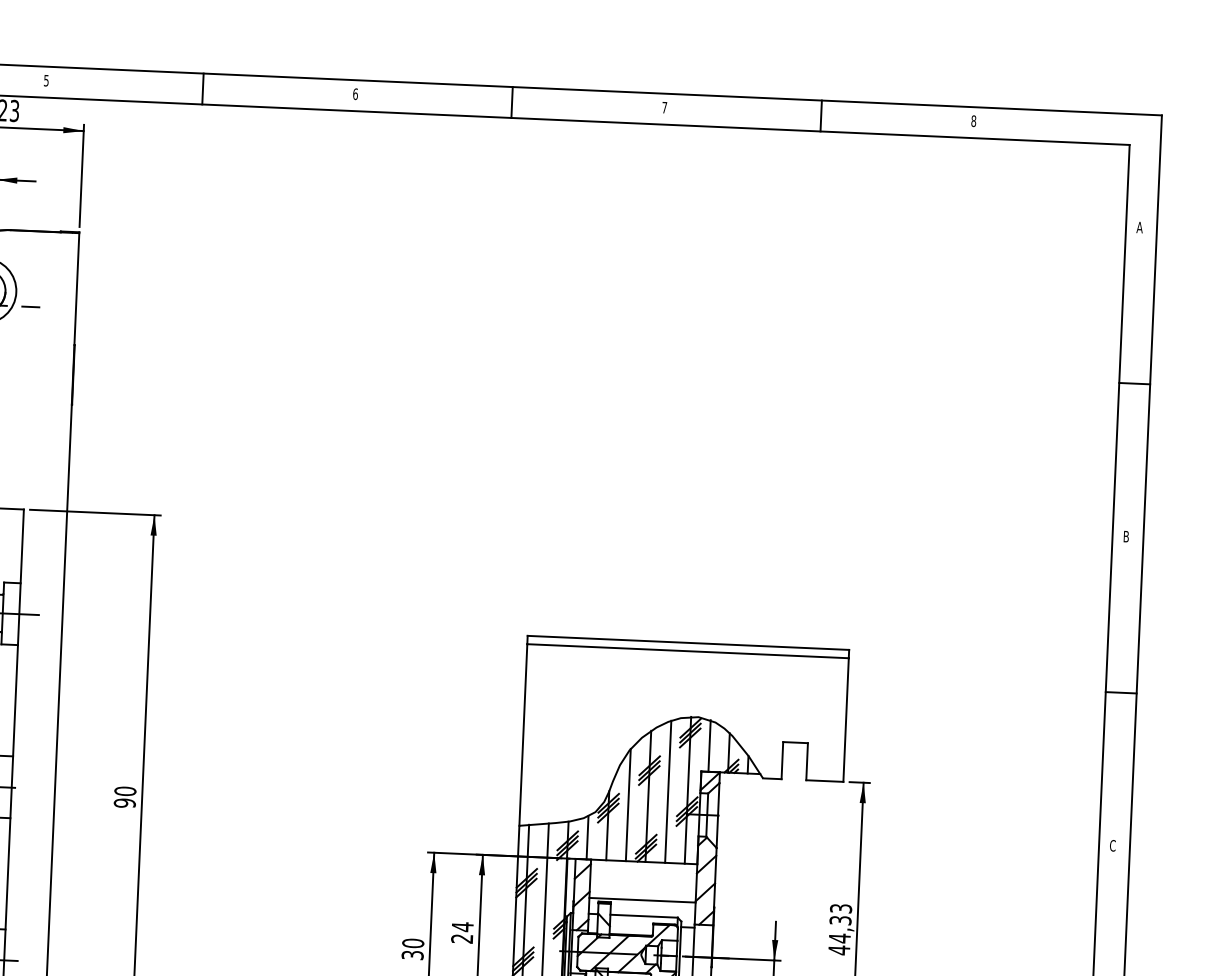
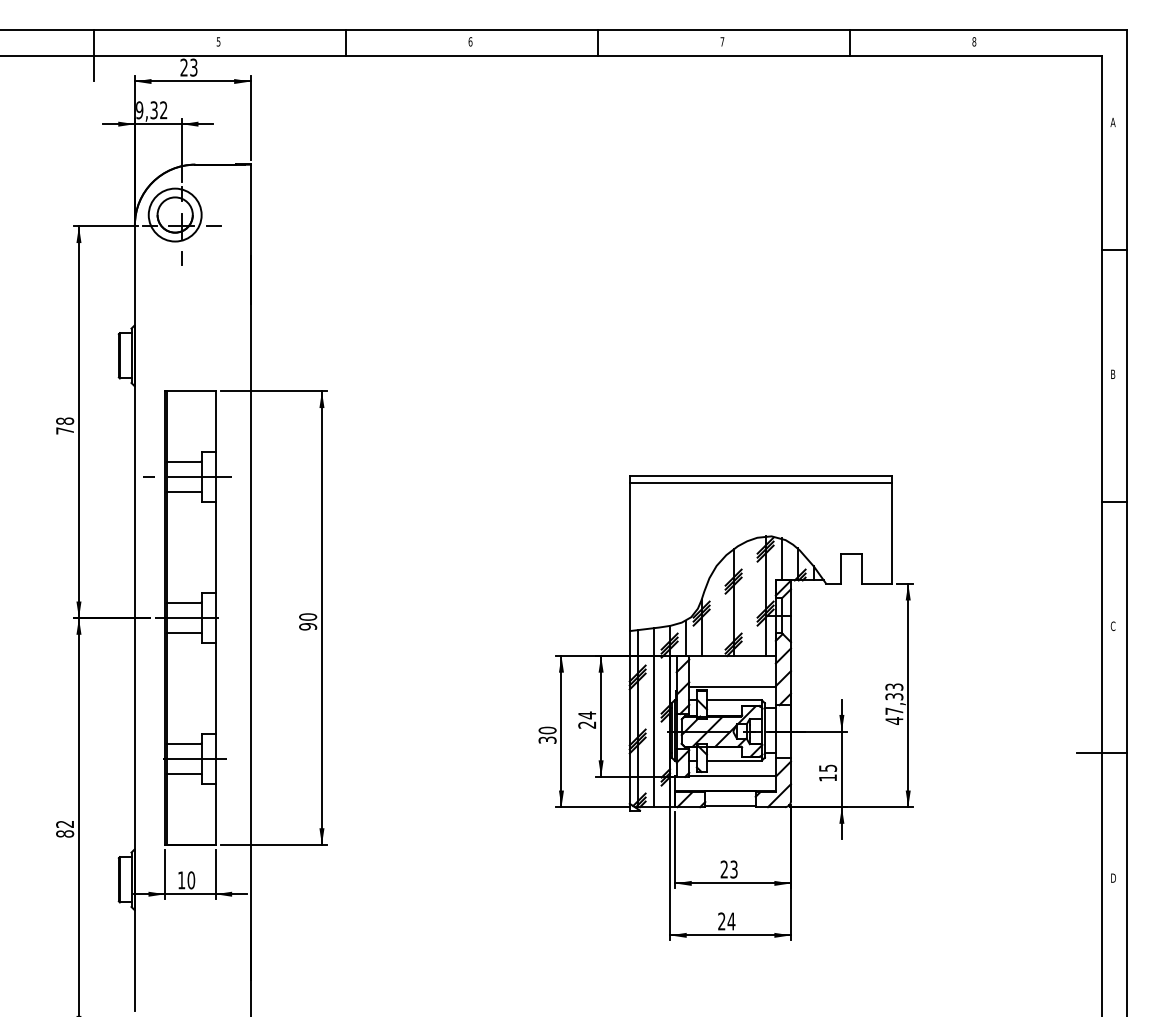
line: (668, 792) -> (749, 598), removed
line: (628, 805) -> (717, 610), removed
text: (839, 938) -> (894, 711), 44,33 -> 47,33

